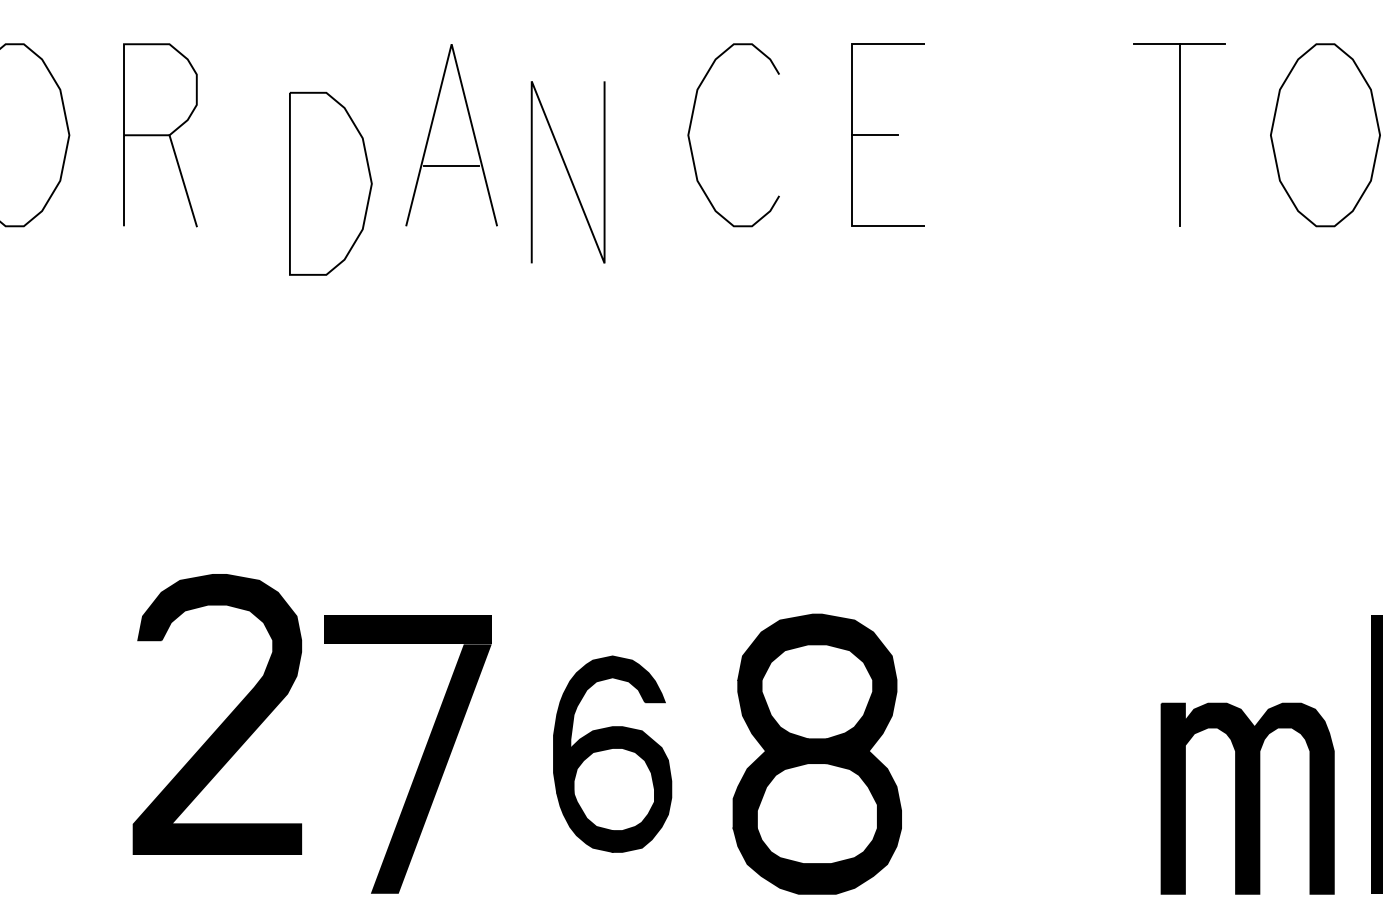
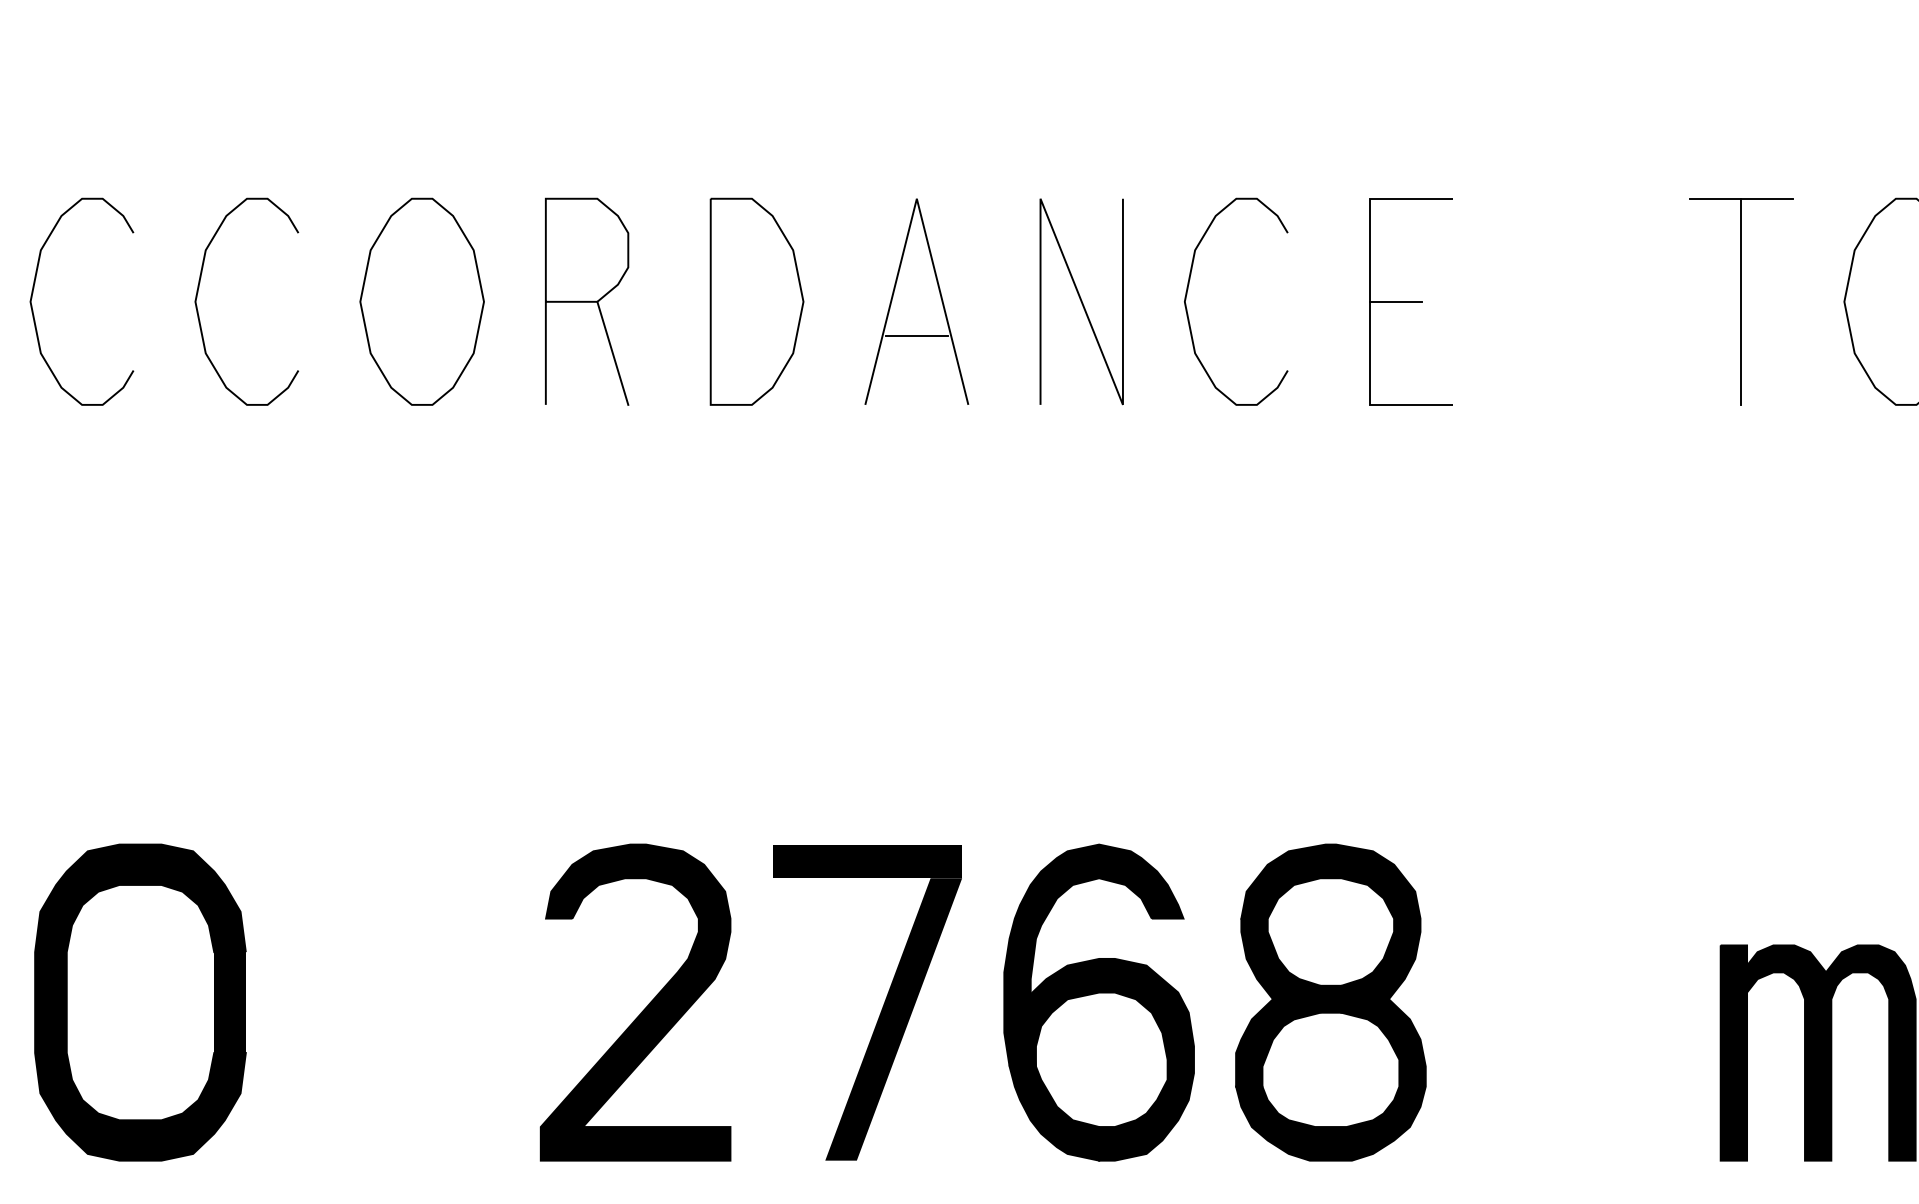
line: (567, 172) -> (1081, 301), moved
part: (330, 183) -> (756, 301), moved
part: (224, 720) -> (643, 1009), moved
part: (612, 754) -> (1098, 1002), size x1.43

